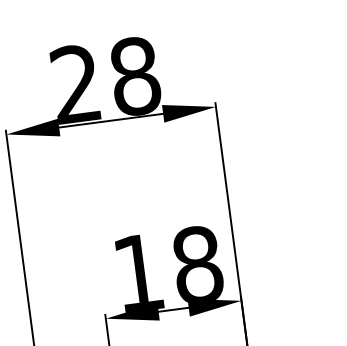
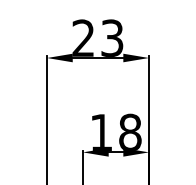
text: (135, 74) -> (112, 37), 28 -> 23

